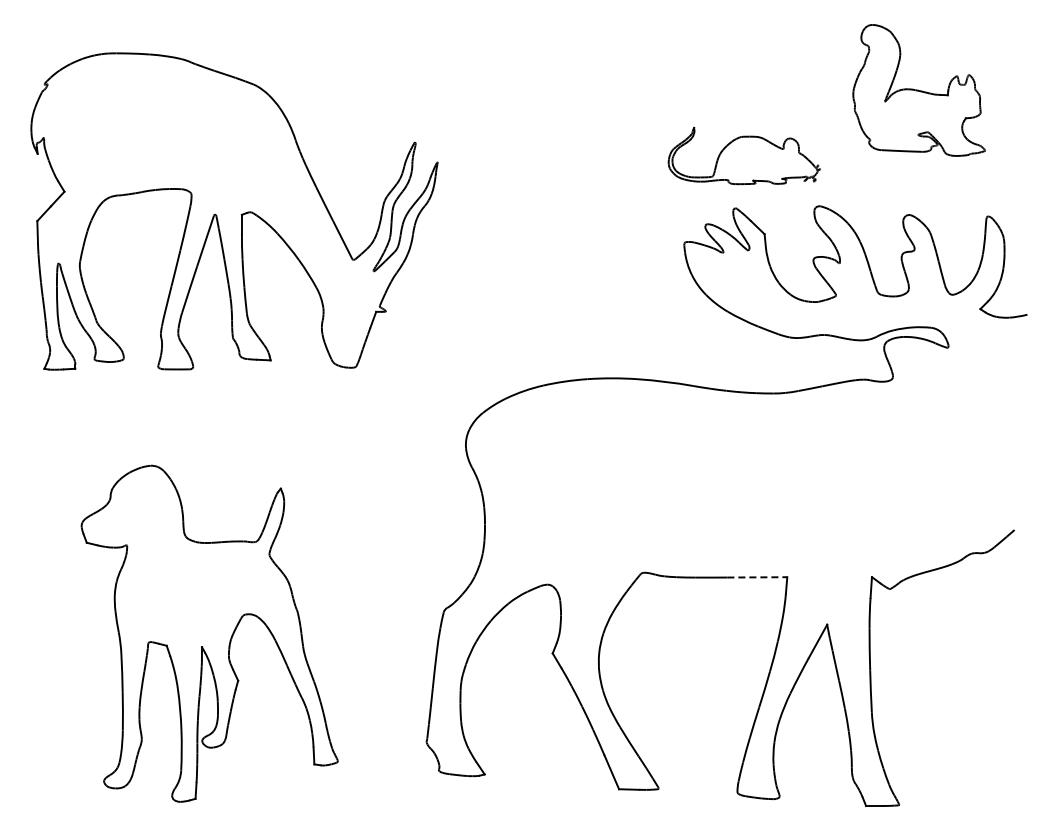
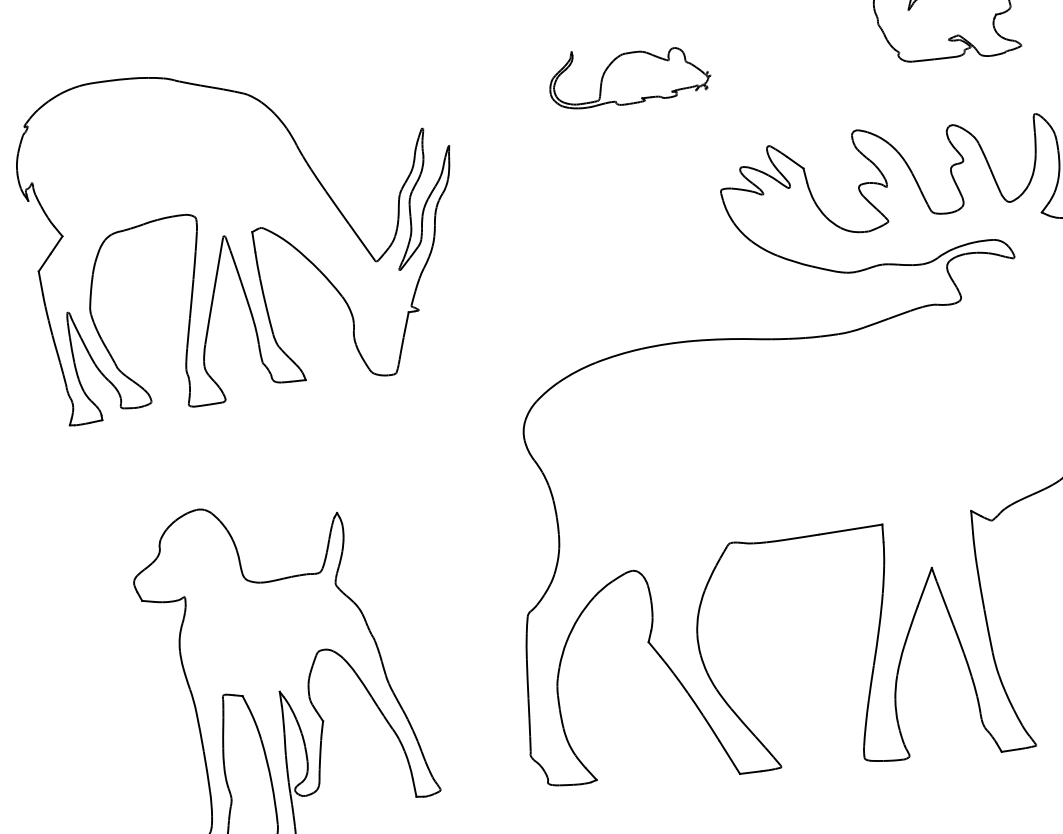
part: (743, 156) -> (628, 74), moved
line: (757, 577) -> (851, 529), dashed -> solid

